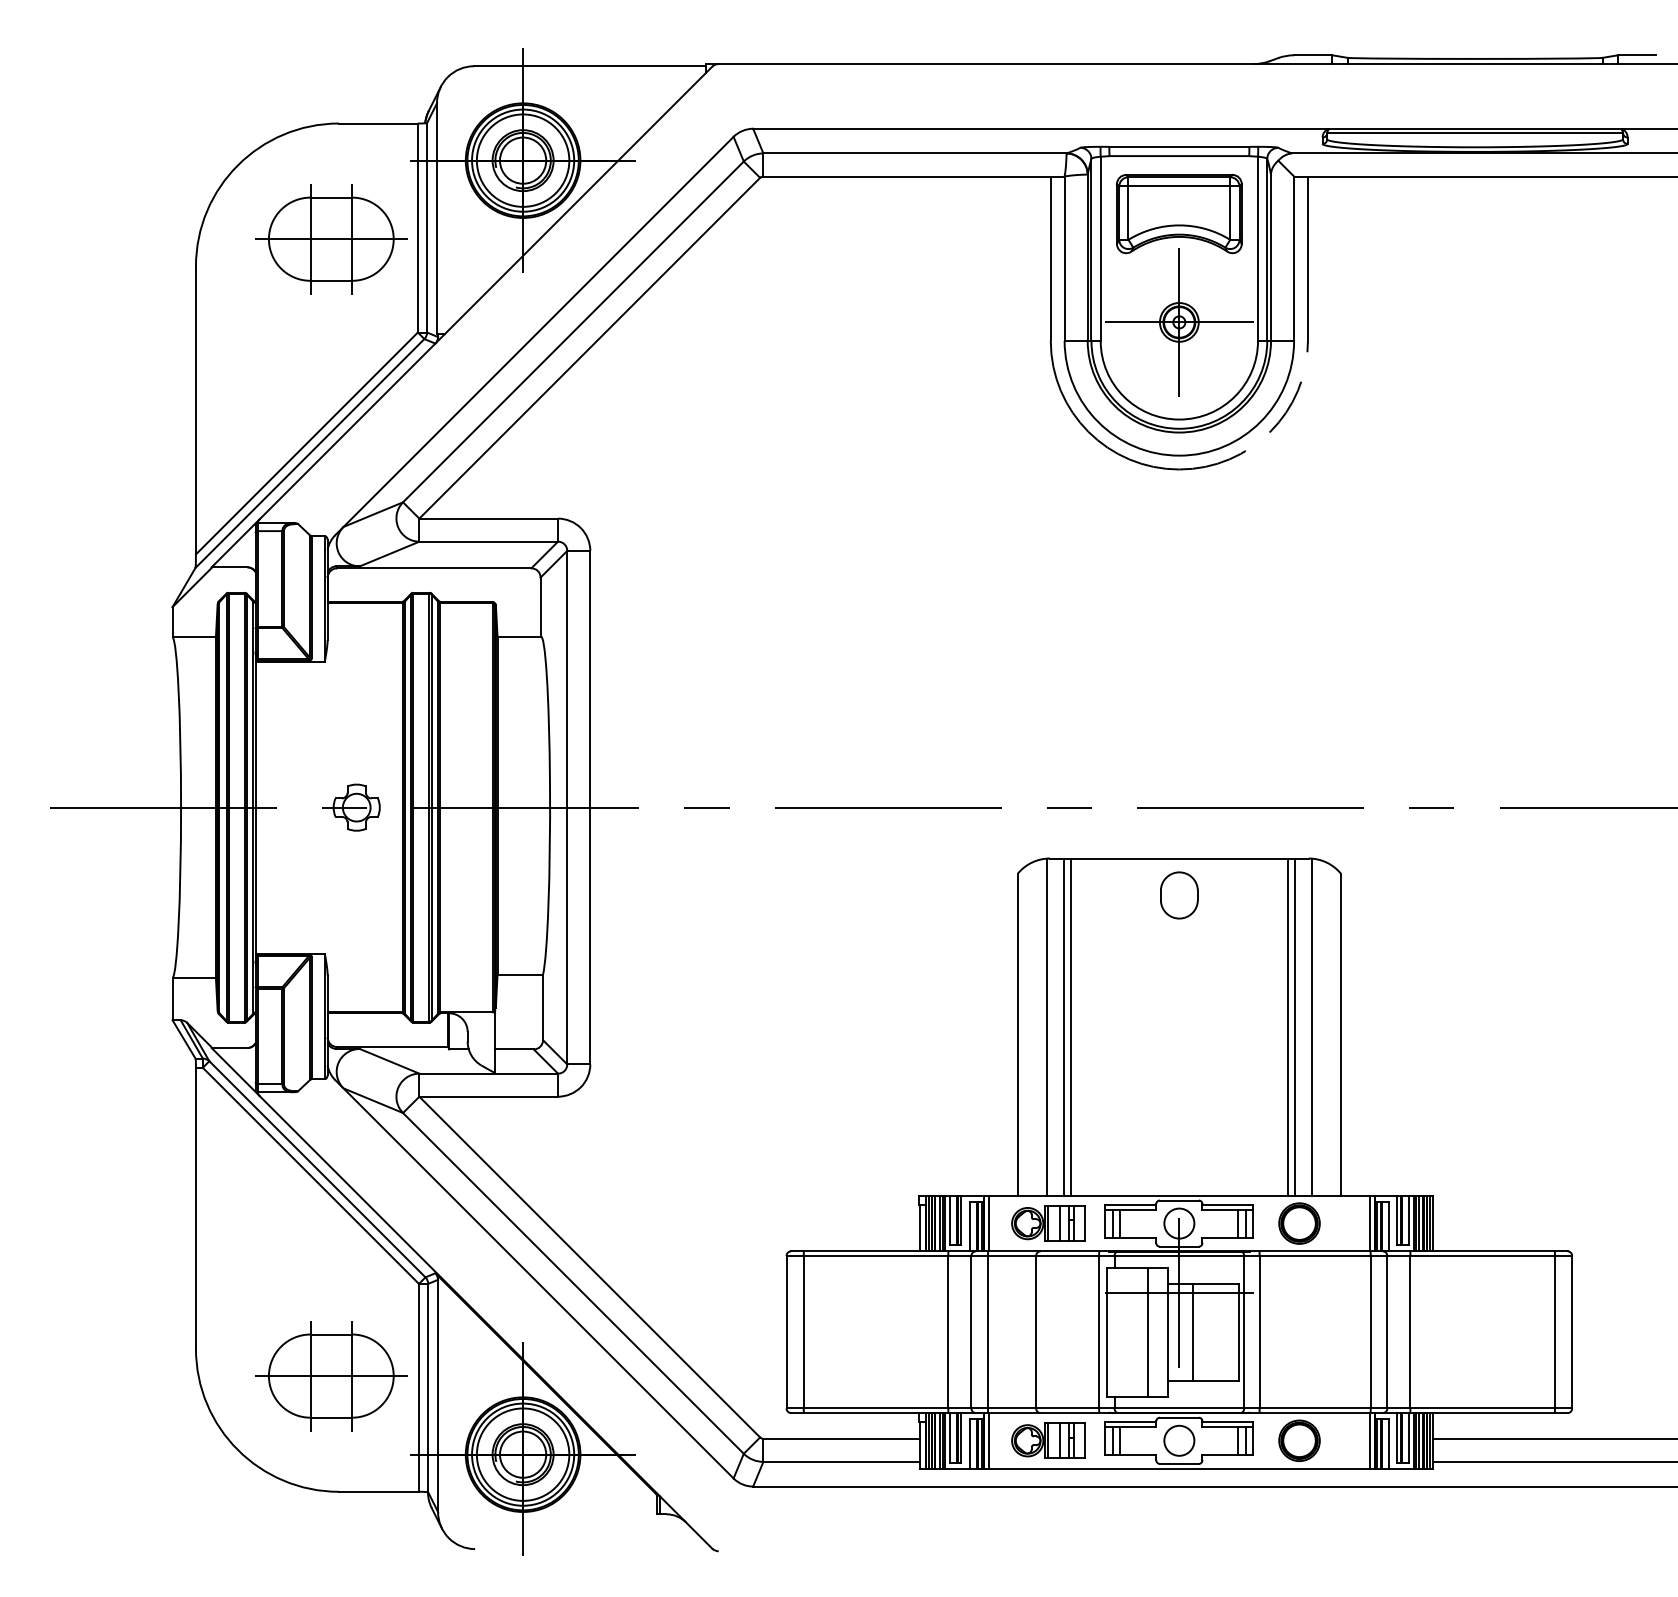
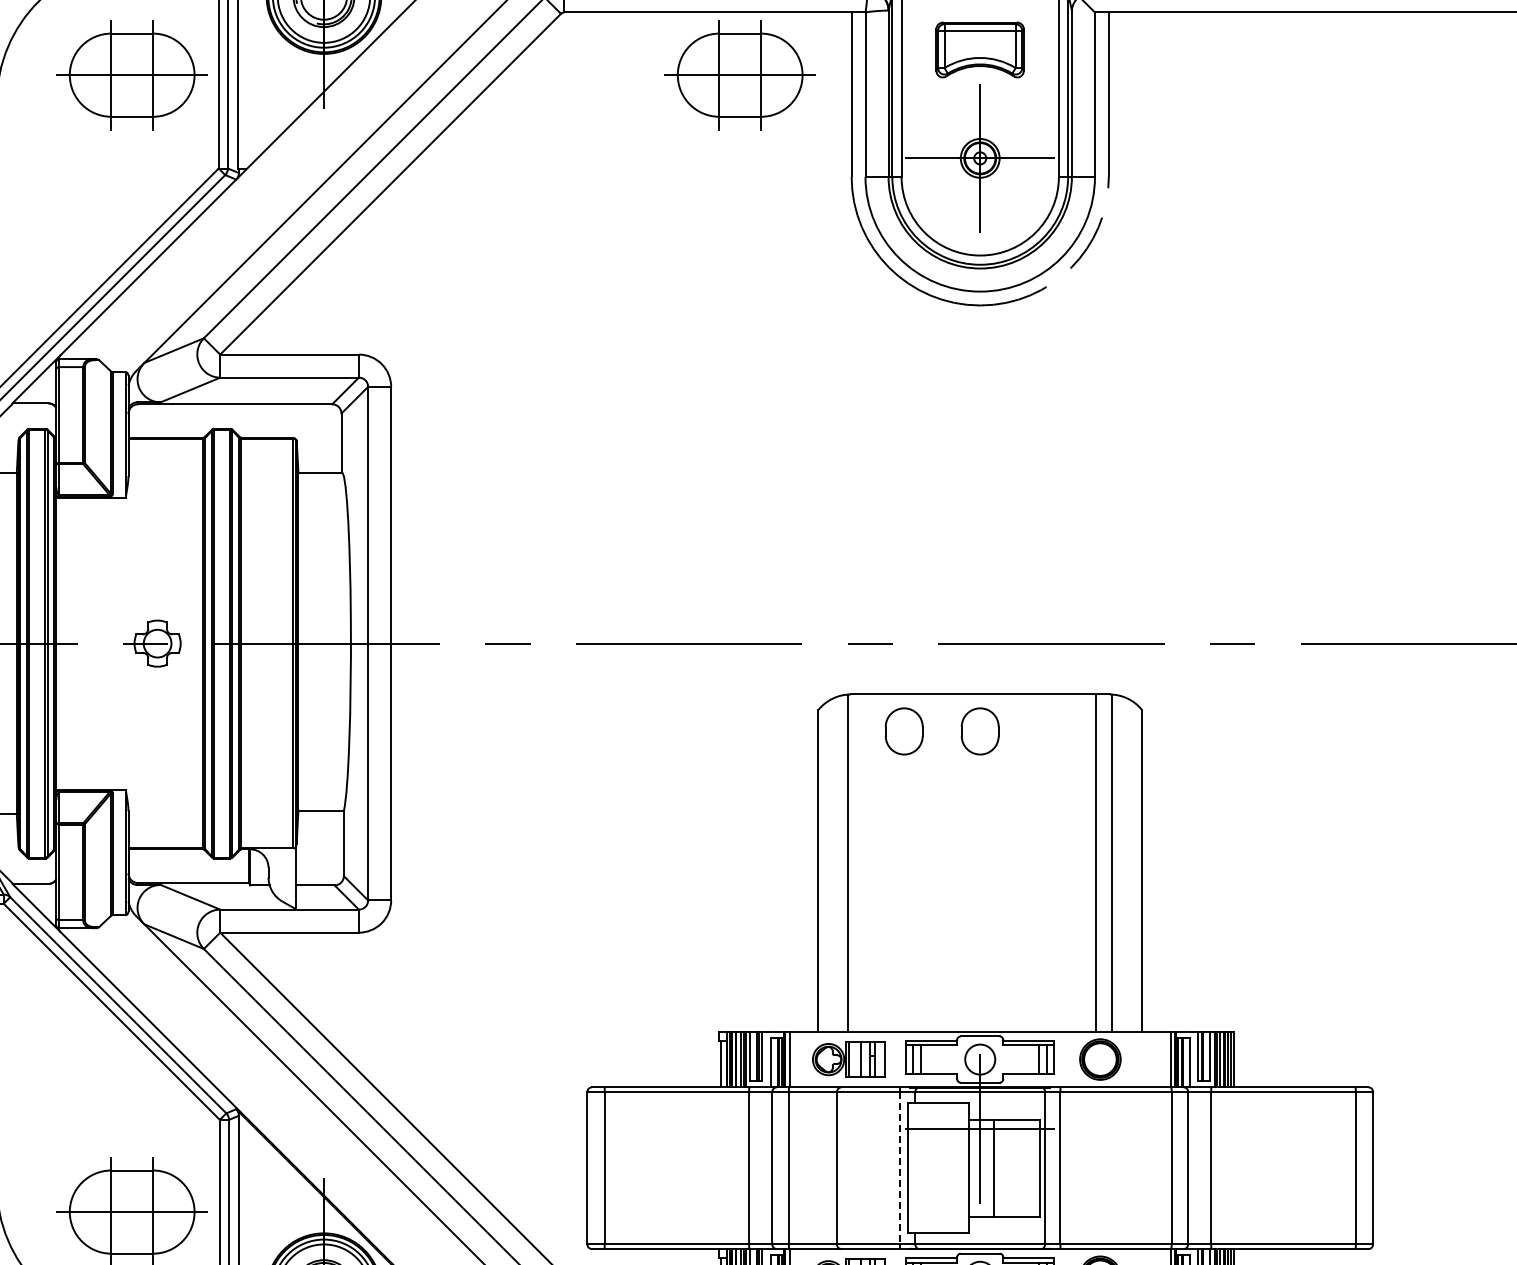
part: (1178, 213) -> (979, 49), size x0.7
part: (939, 239) -> (740, 75), added
part: (1103, 895) -> (904, 731), added
line: (1063, 1026) -> (864, 862), removed
line: (1071, 1026) -> (872, 862), removed
line: (1287, 1026) -> (1088, 862), removed
line: (1147, 1331) -> (948, 1167), removed
line: (1099, 1332) -> (900, 1168), solid -> dashed

